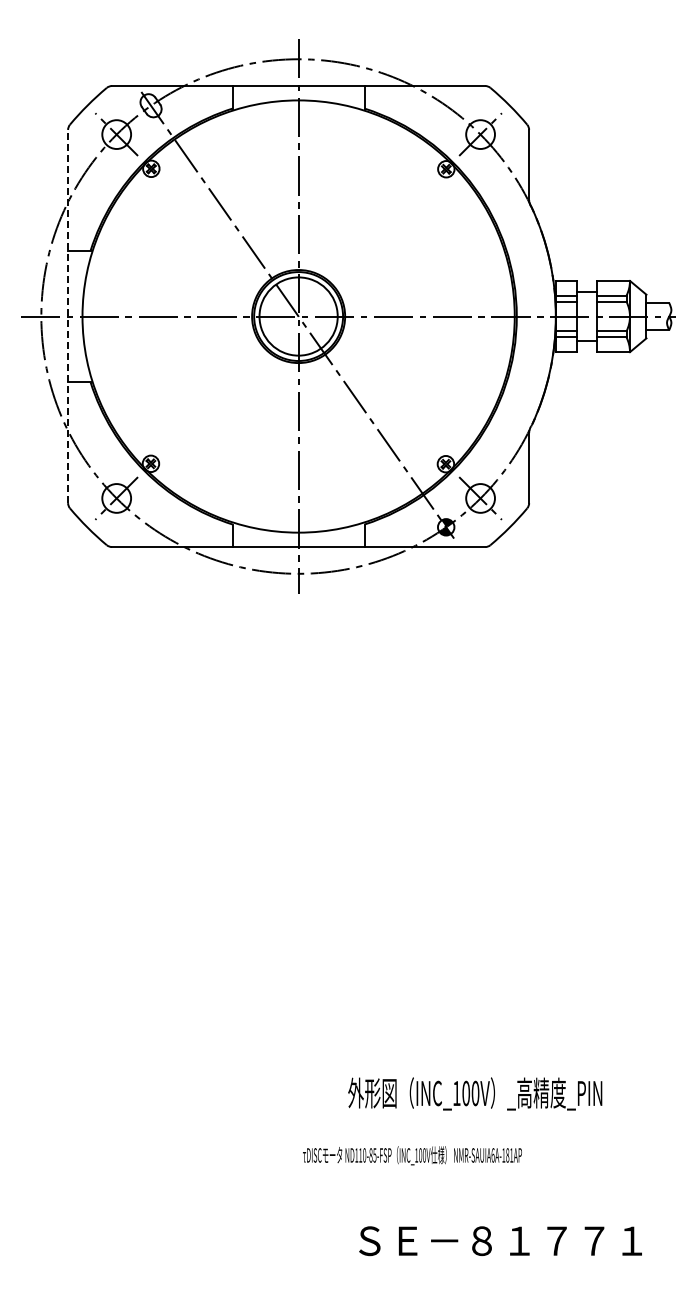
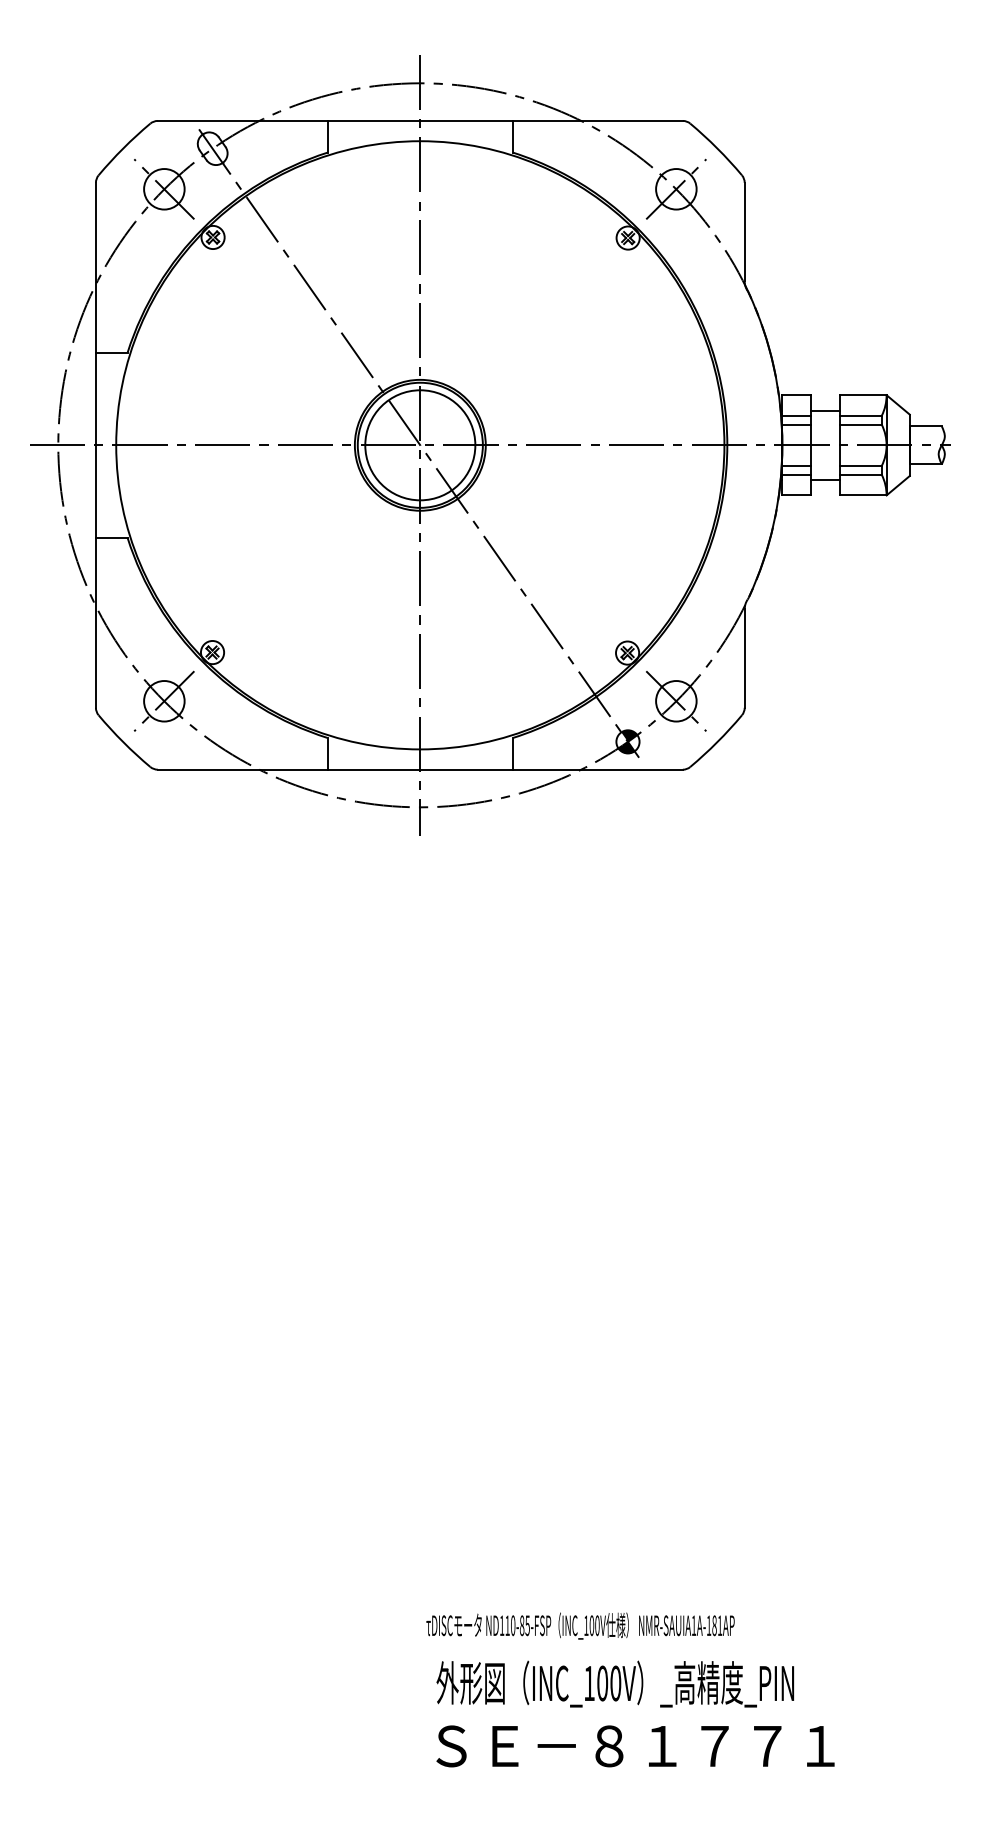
line: (68, 316) -> (96, 445), dashed -> solid
text: (475, 1093) -> (615, 1683), moved
text: (492, 1155) -> (693, 1625), NMR-SAUIA6A-181AP -> NMR-SAUIA1A-181AP
text: (500, 1241) -> (635, 1746), moved

